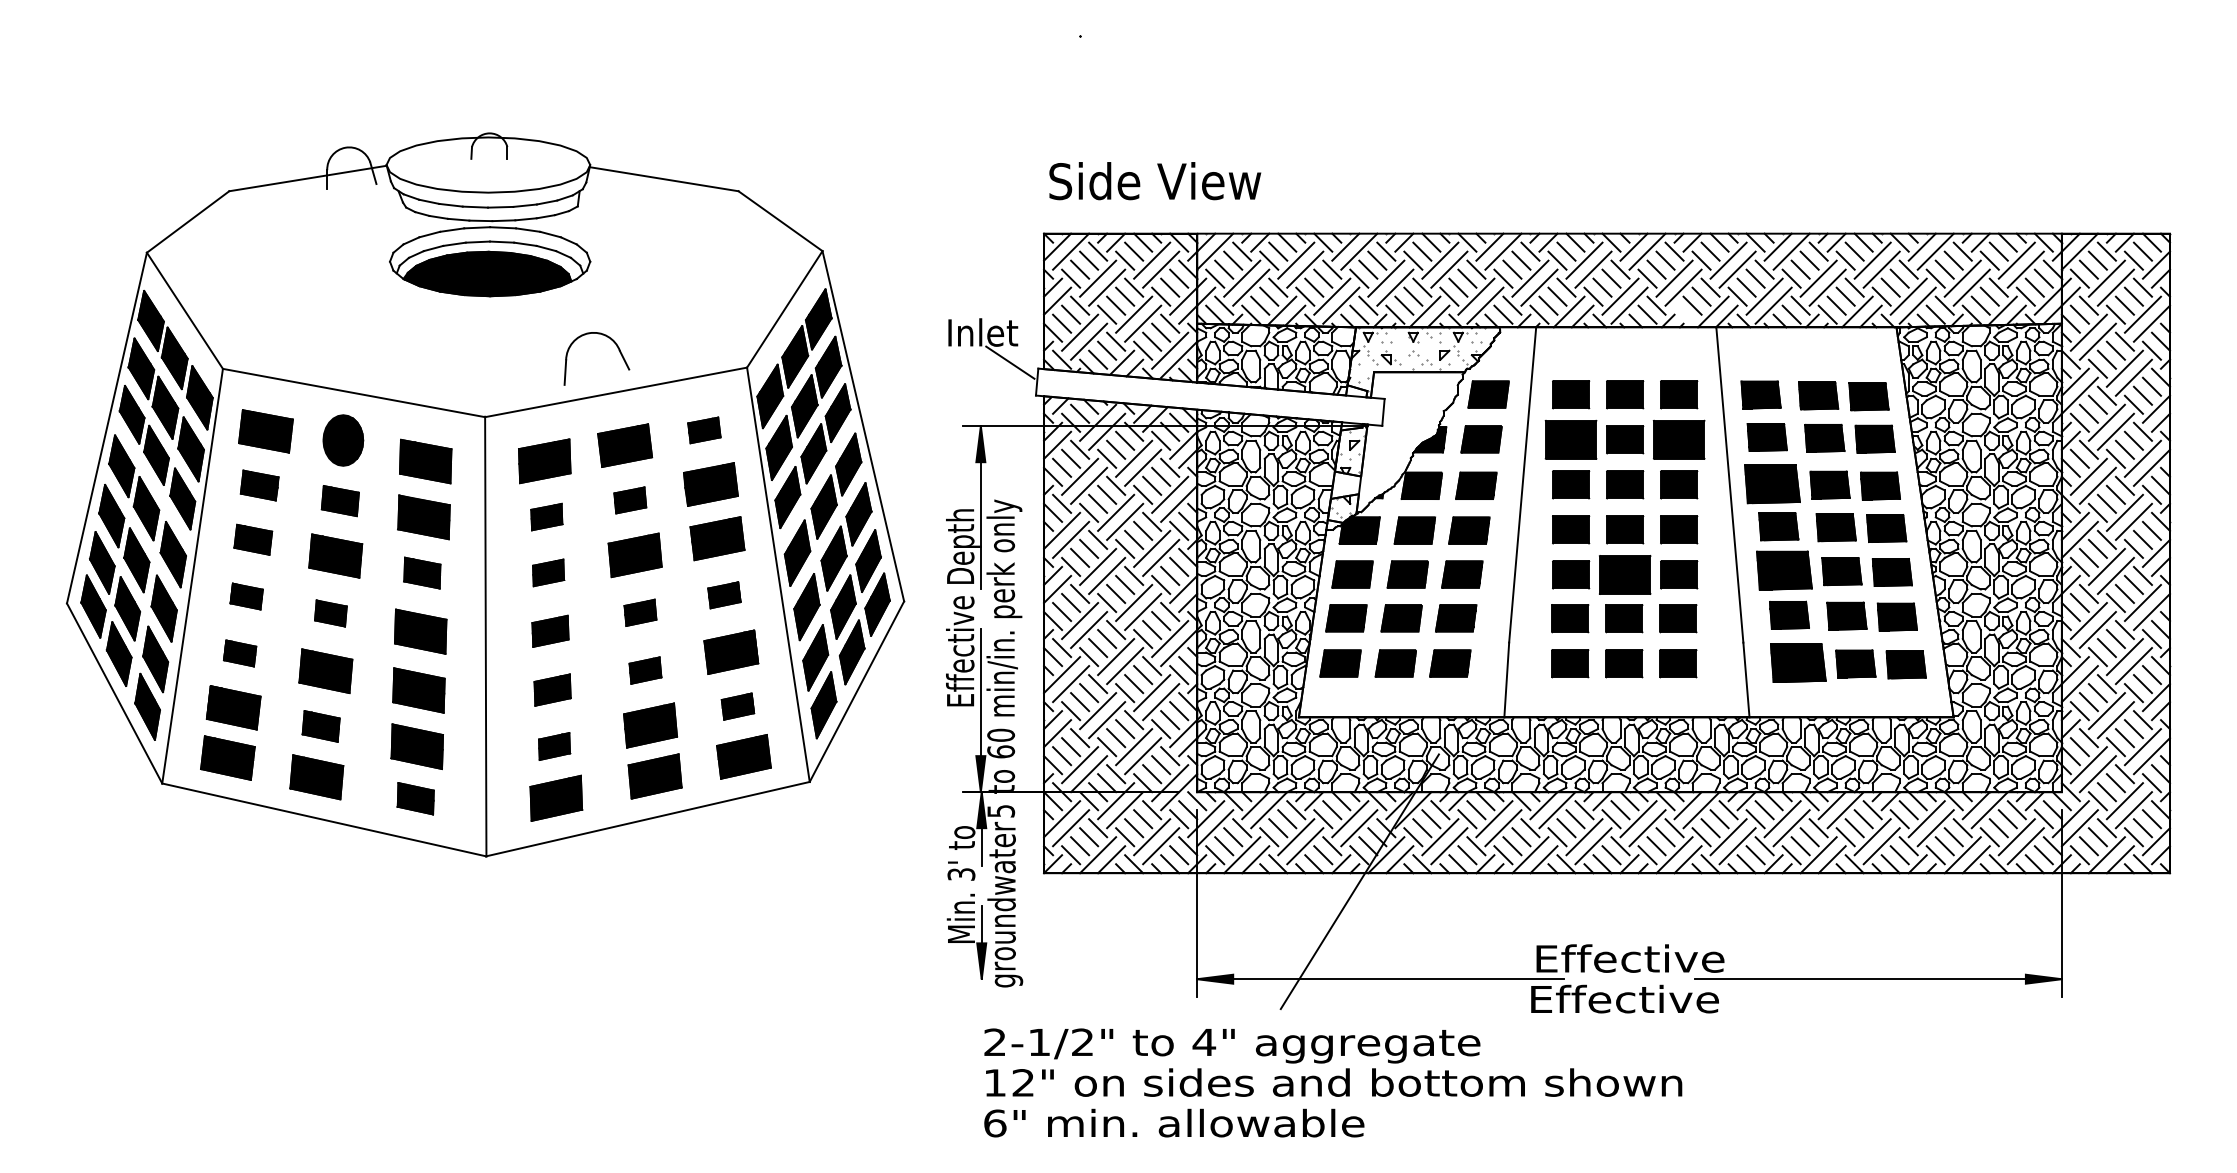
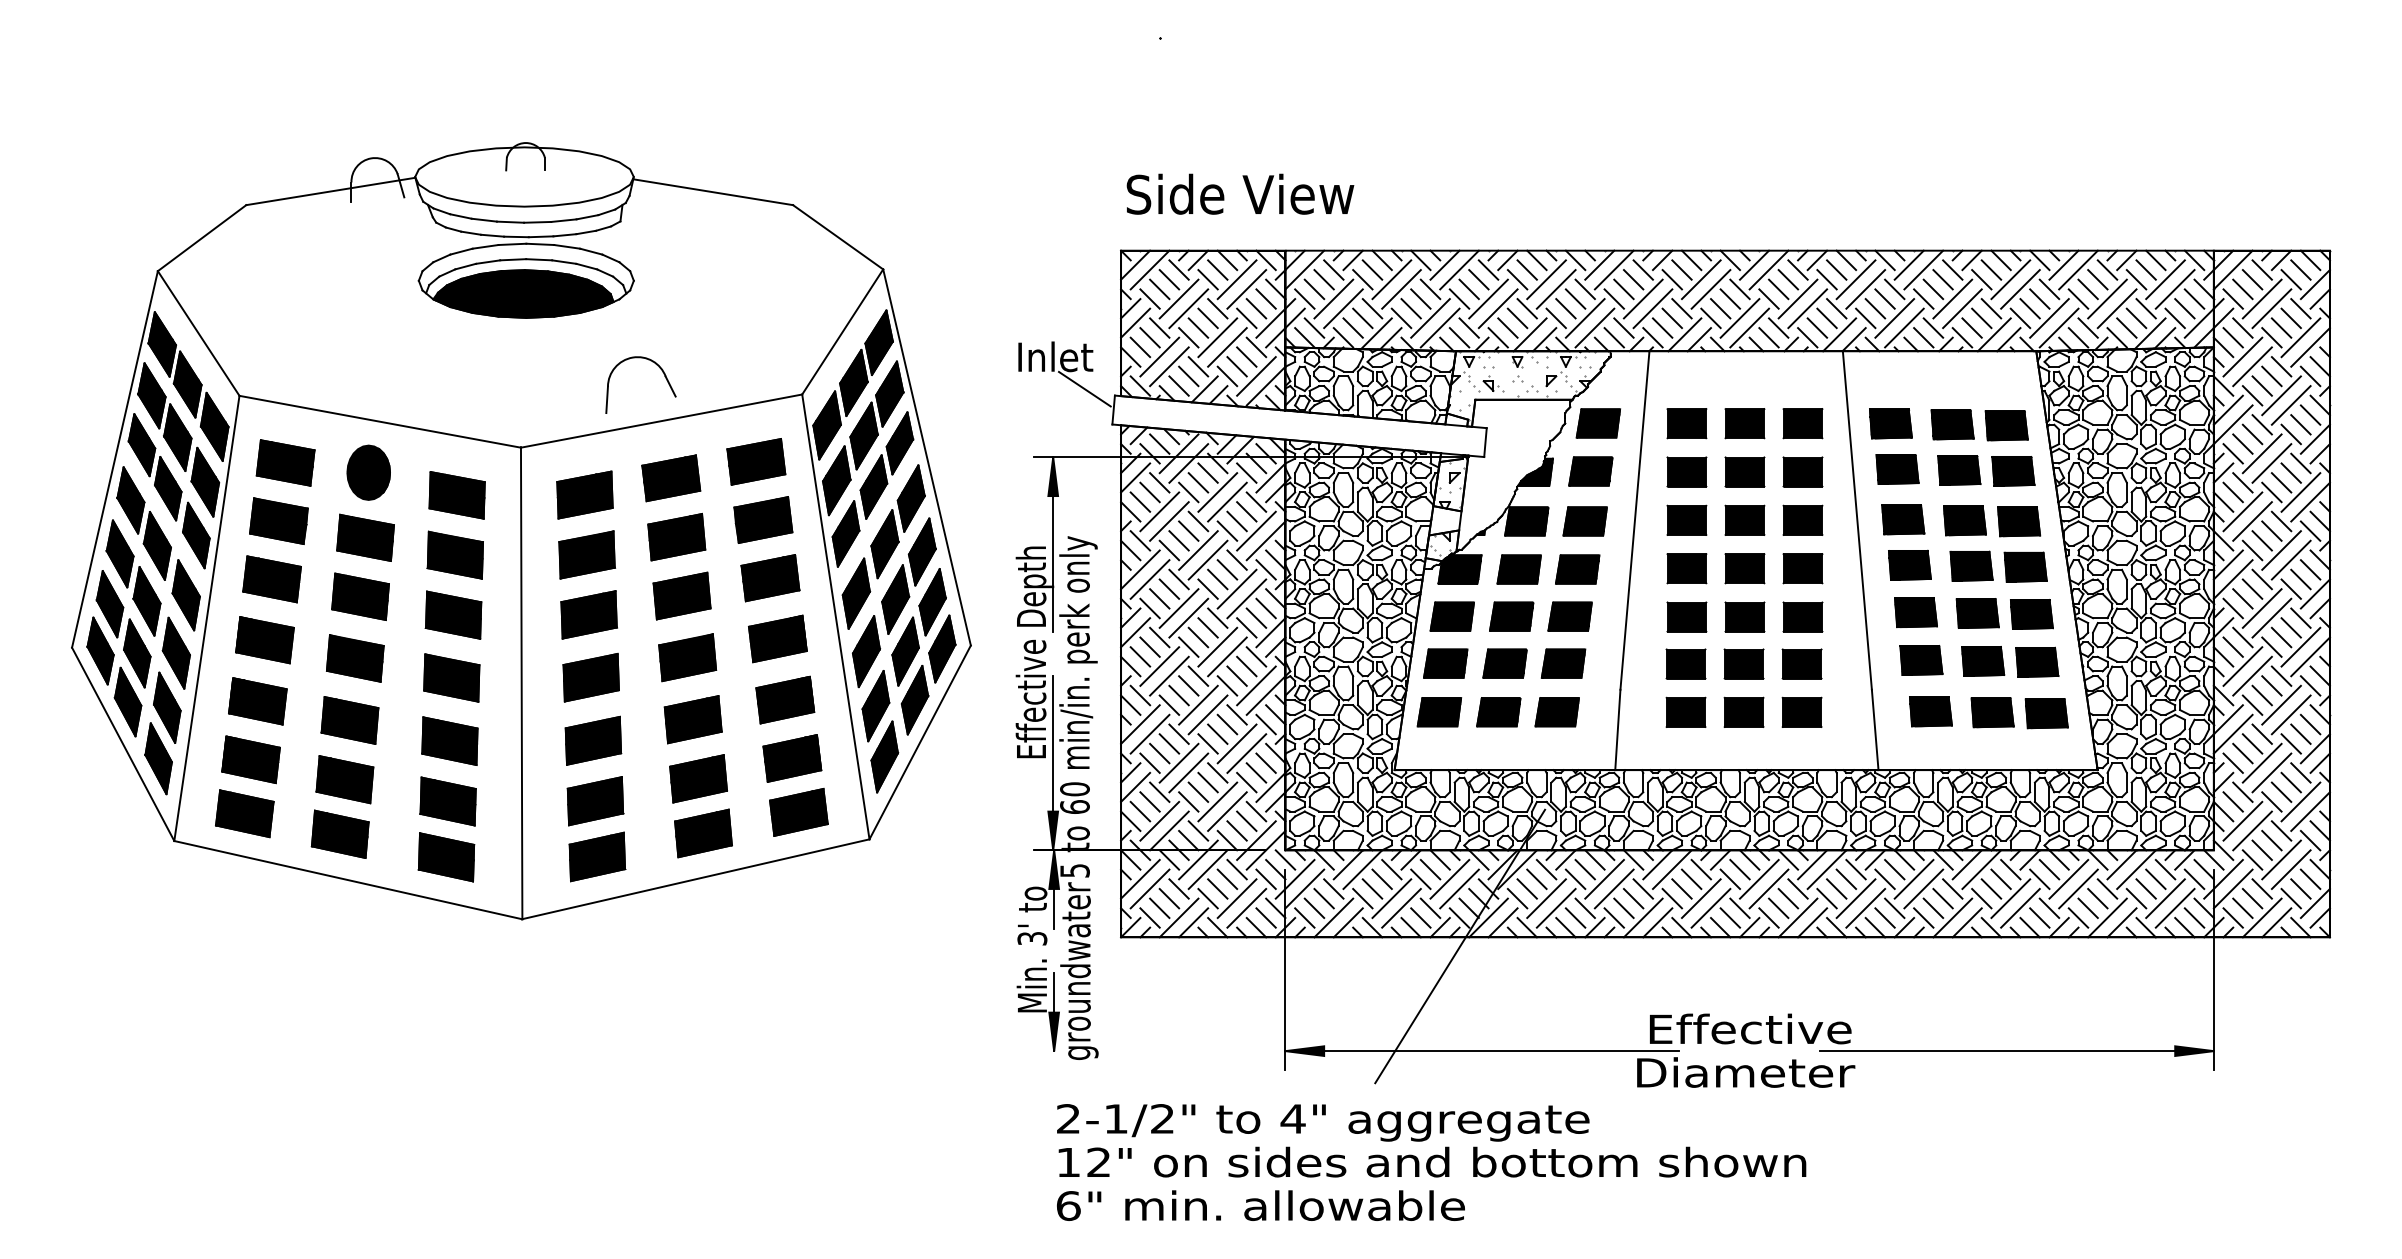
line: (1683, 314) -> (1807, 337), added
part: (704, 430) -> (756, 461), size x1.67
part: (1570, 439) -> (1686, 471), size x0.71
part: (1678, 439) -> (1802, 471), size x0.71
part: (259, 484) -> (278, 520), size x1.43
part: (1772, 484) -> (1903, 519), size x0.71
part: (629, 499) -> (676, 536), size x1.67
part: (340, 500) -> (365, 537), size x1.43
part: (547, 516) -> (587, 554), size x1.67
part: (252, 539) -> (271, 579), size x1.43
part: (1783, 570) -> (1915, 612), size x0.71
part: (422, 572) -> (453, 614), size x1.43
part: (548, 572) -> (588, 614), size x1.67
part: (1624, 574) -> (1744, 616), size x0.71
part: (724, 594) -> (777, 638), size x1.67
part: (246, 596) -> (264, 640), size x1.67
part: (640, 612) -> (687, 657), size x1.67
part: (331, 613) -> (355, 658), size x1.67
part: (549, 631) -> (590, 677), size x1.43
part: (239, 653) -> (257, 701), size x1.67
part: (1797, 662) -> (1930, 711), size x0.71
part: (644, 670) -> (692, 719), size x1.67
part: (552, 689) -> (593, 740), size x1.43
part: (738, 706) -> (792, 758), size x1.67
part: (320, 726) -> (344, 779), size x1.43
part: (554, 746) -> (595, 801), size x1.67
part: (415, 798) -> (446, 857), size x1.43
text: (1626, 999) -> (1746, 1072), Effective -> Diameter

